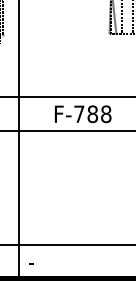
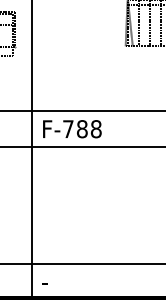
text: (83, 114) -> (72, 129), moved

